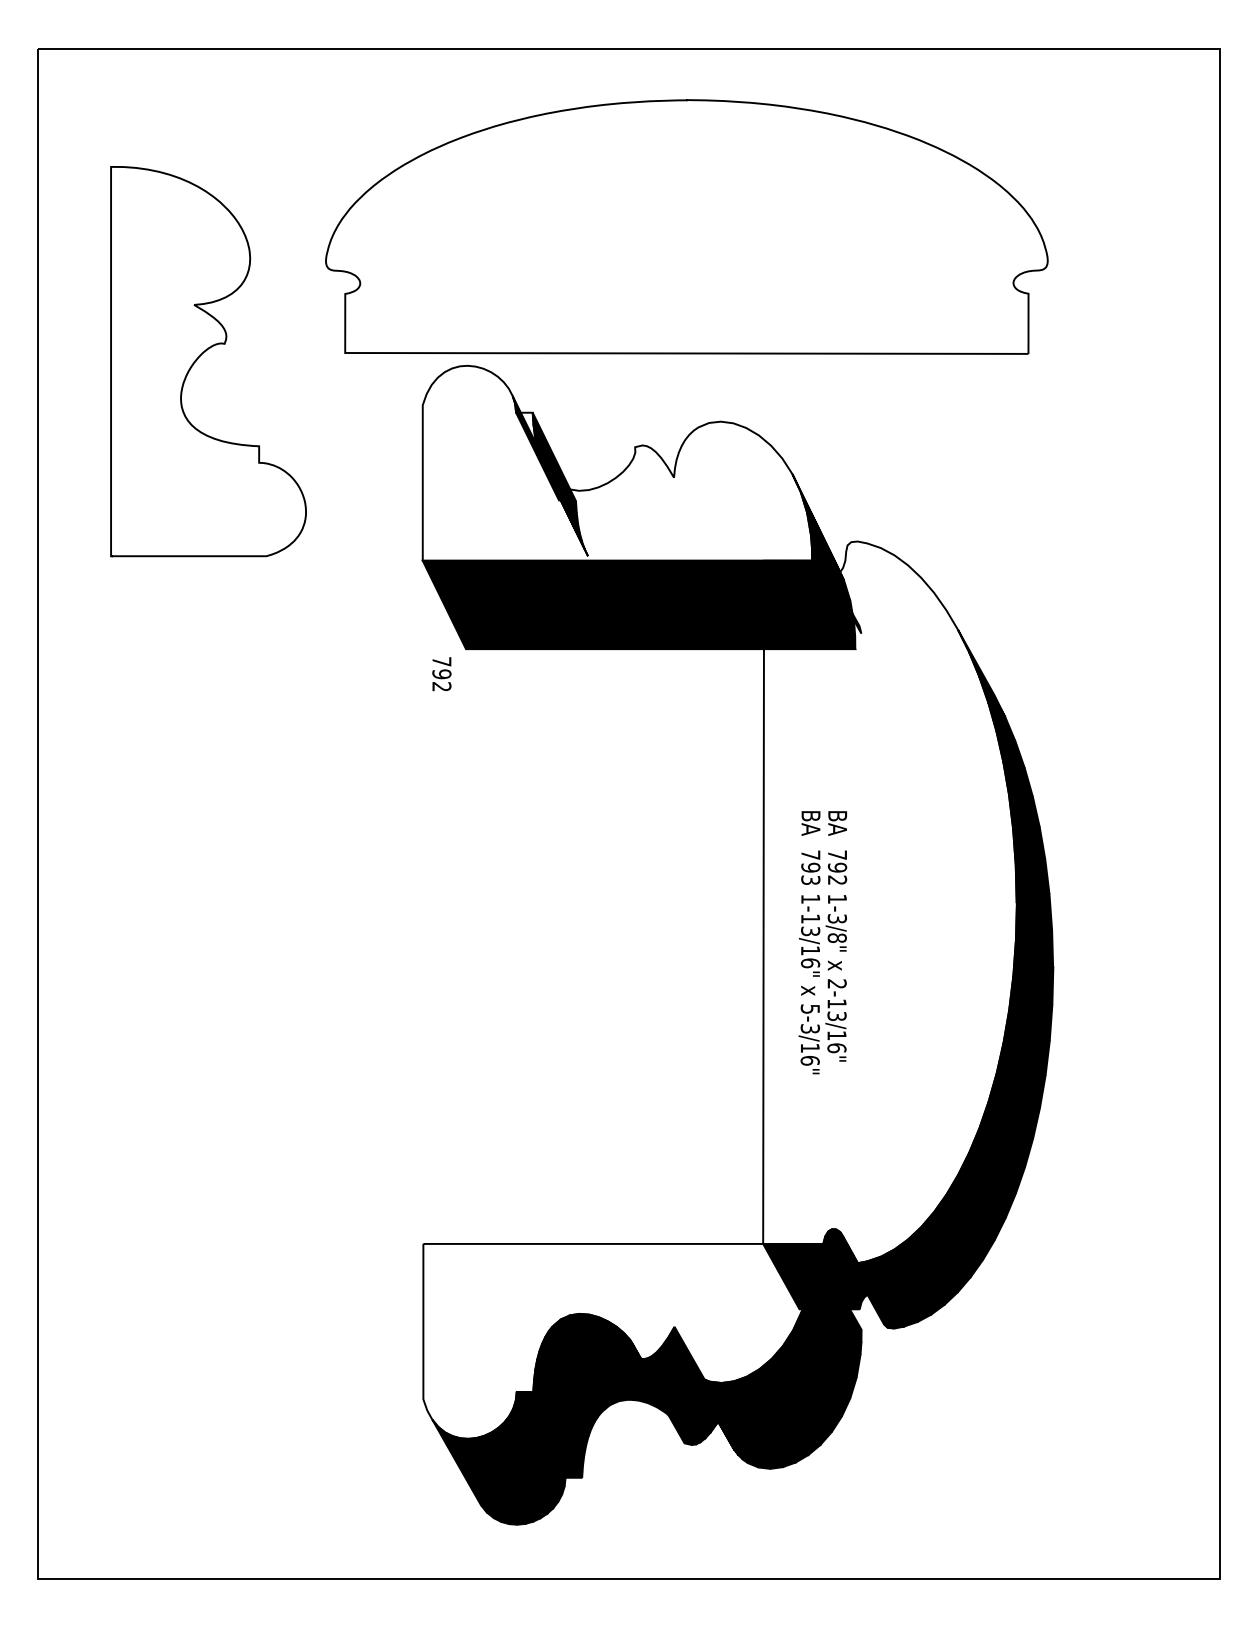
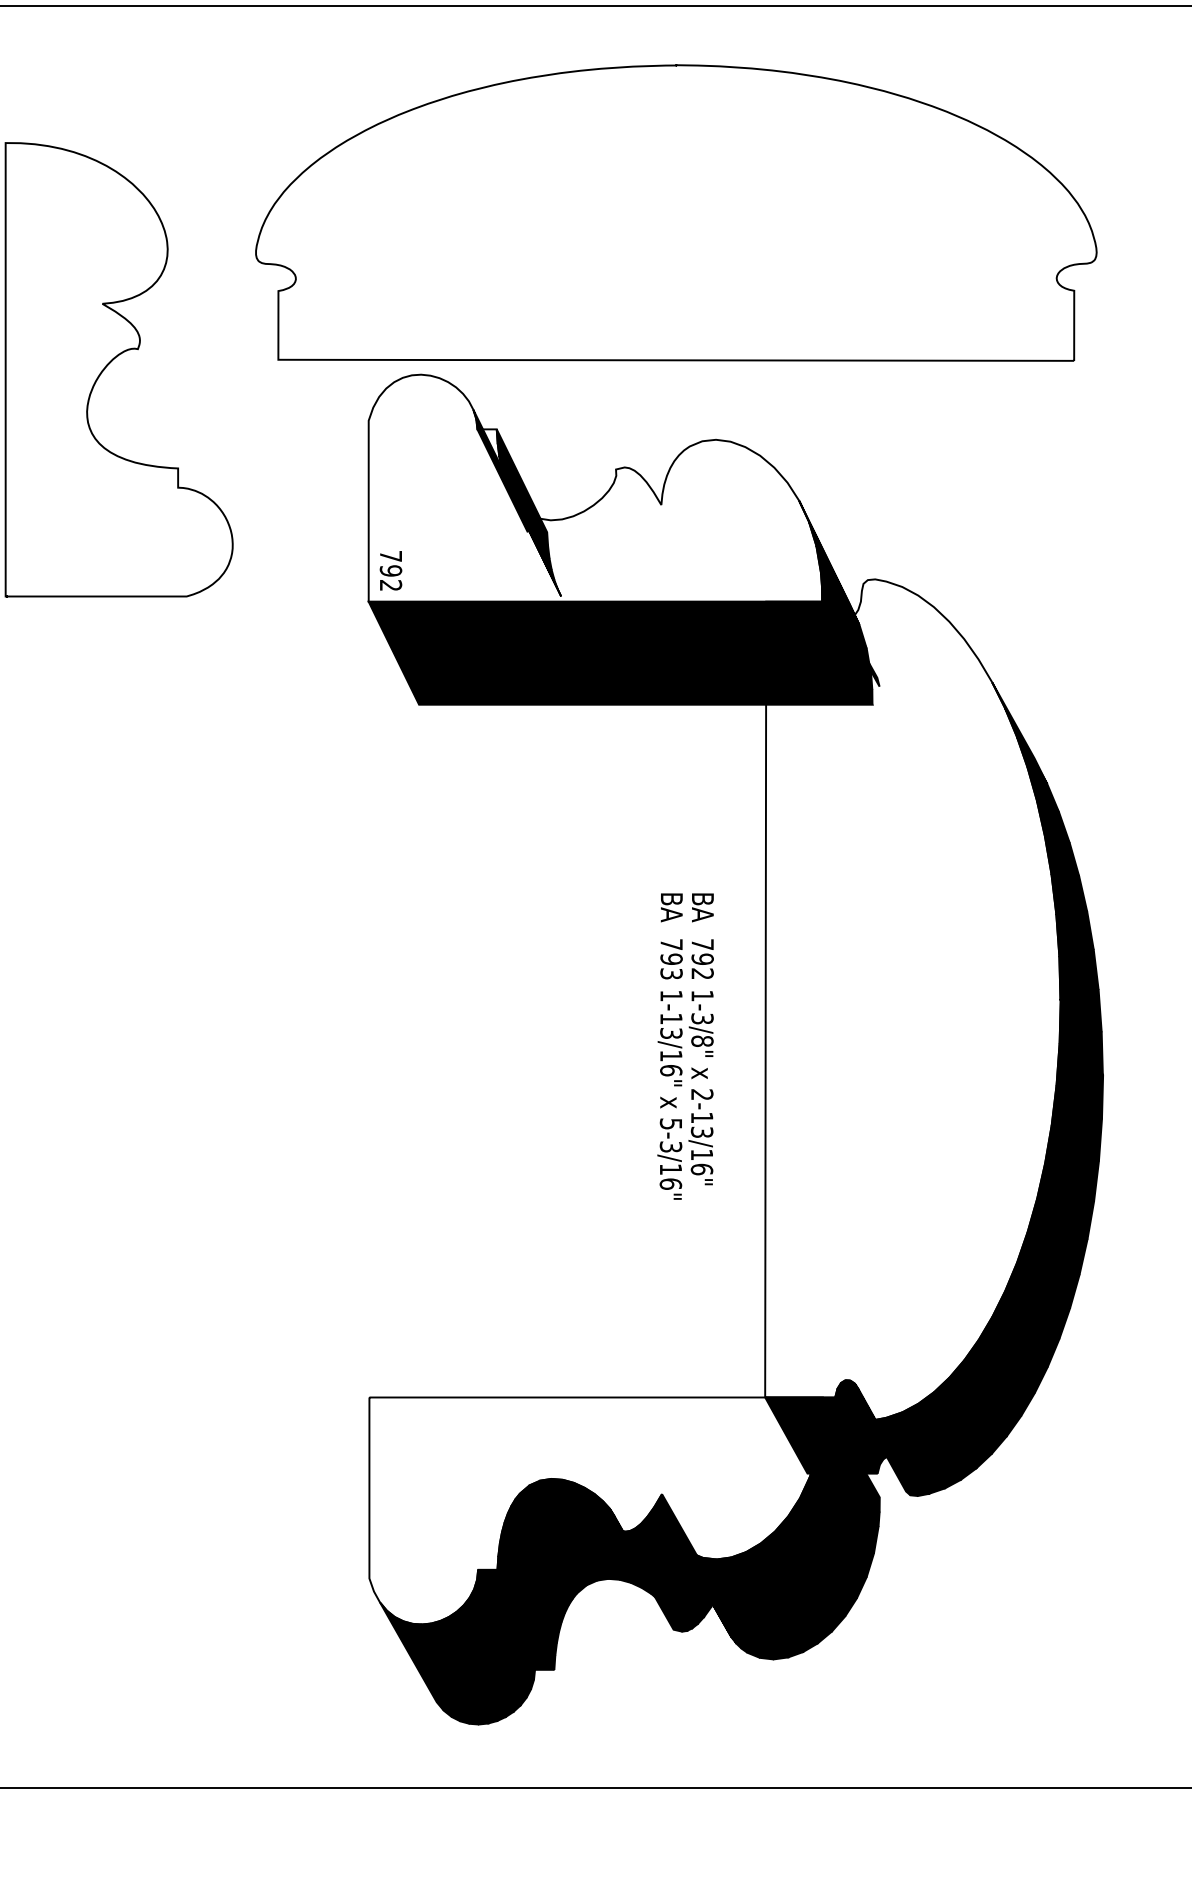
text: (441, 674) -> (390, 571), moved
text: (822, 942) -> (685, 1046), moved

